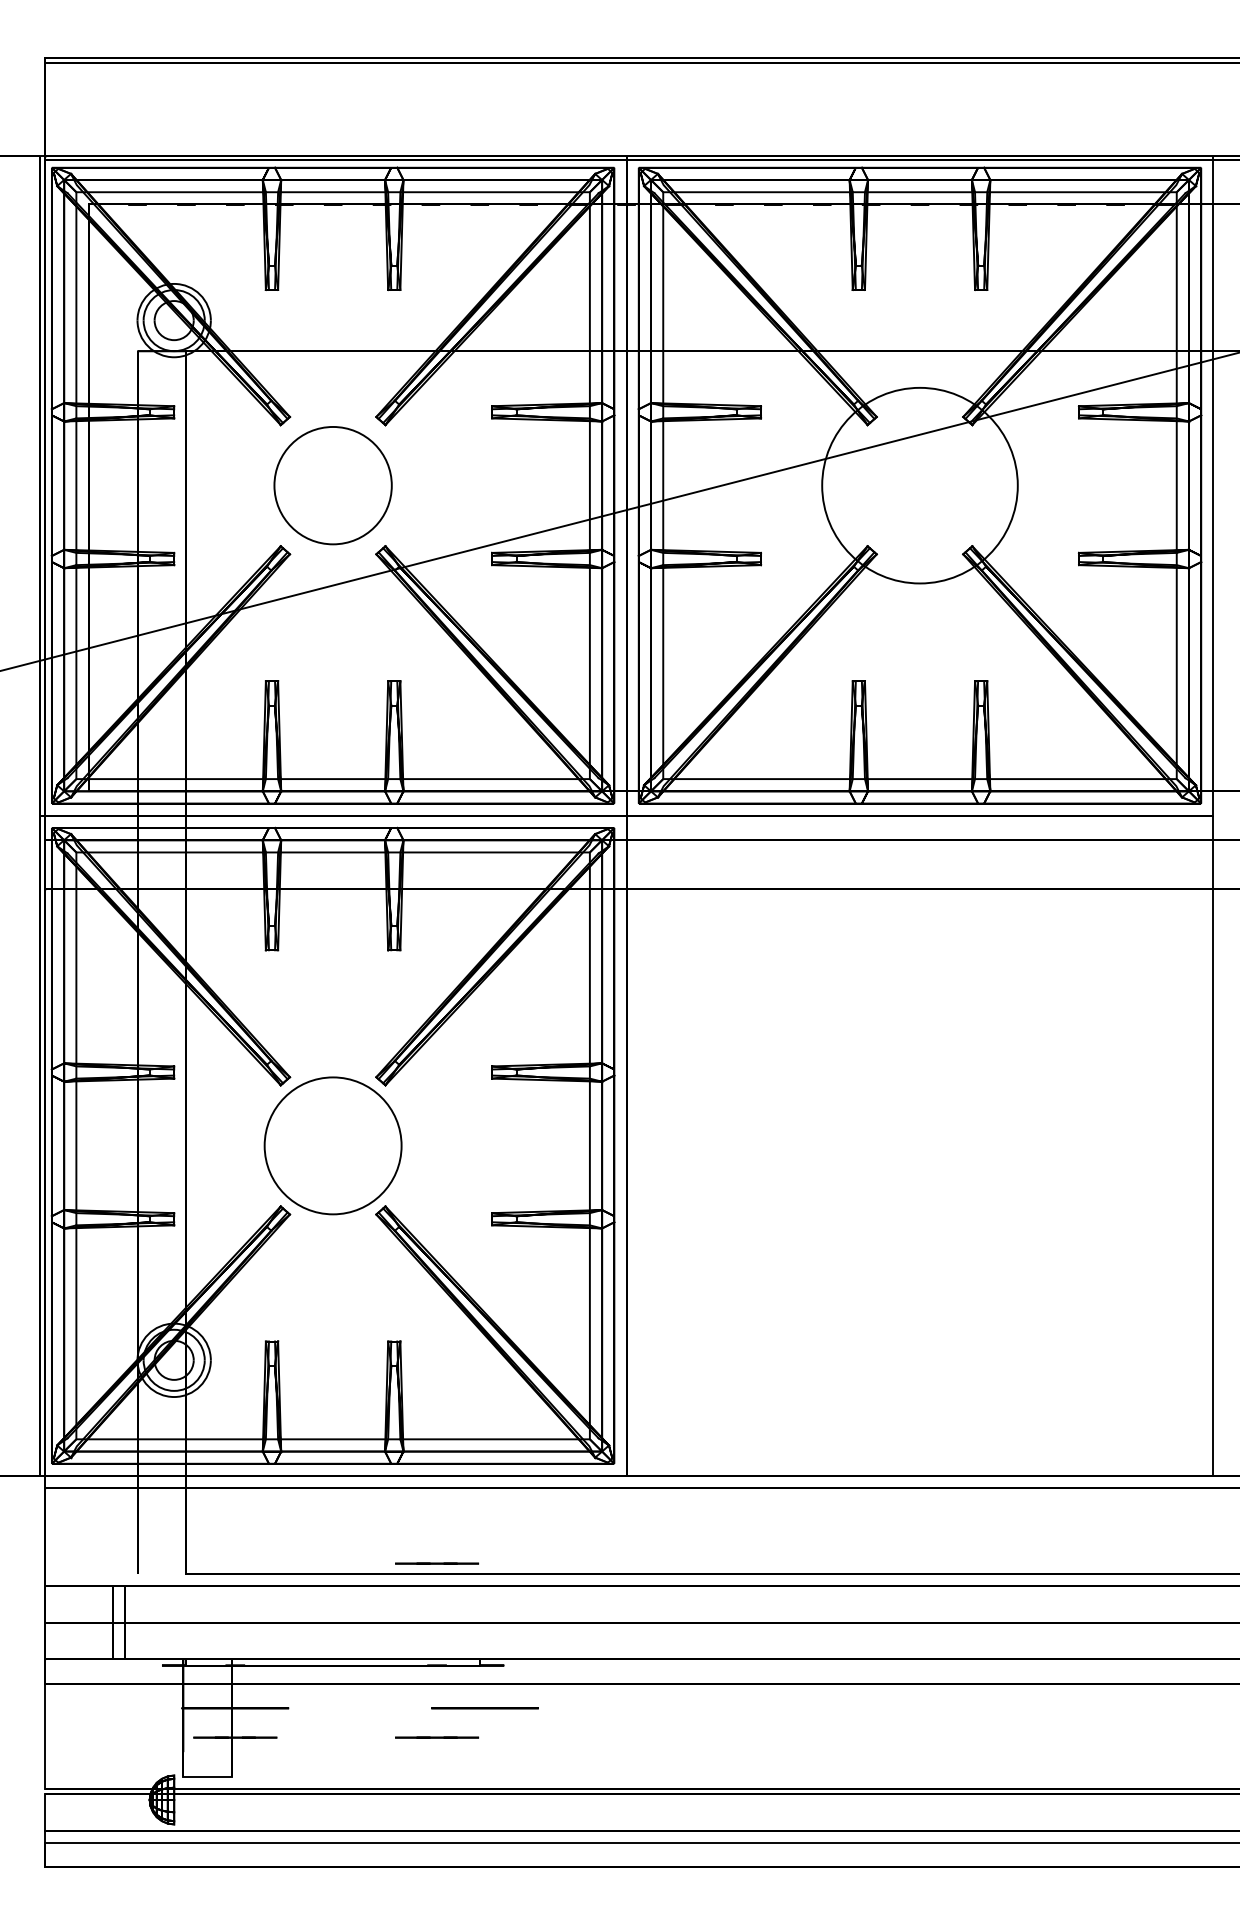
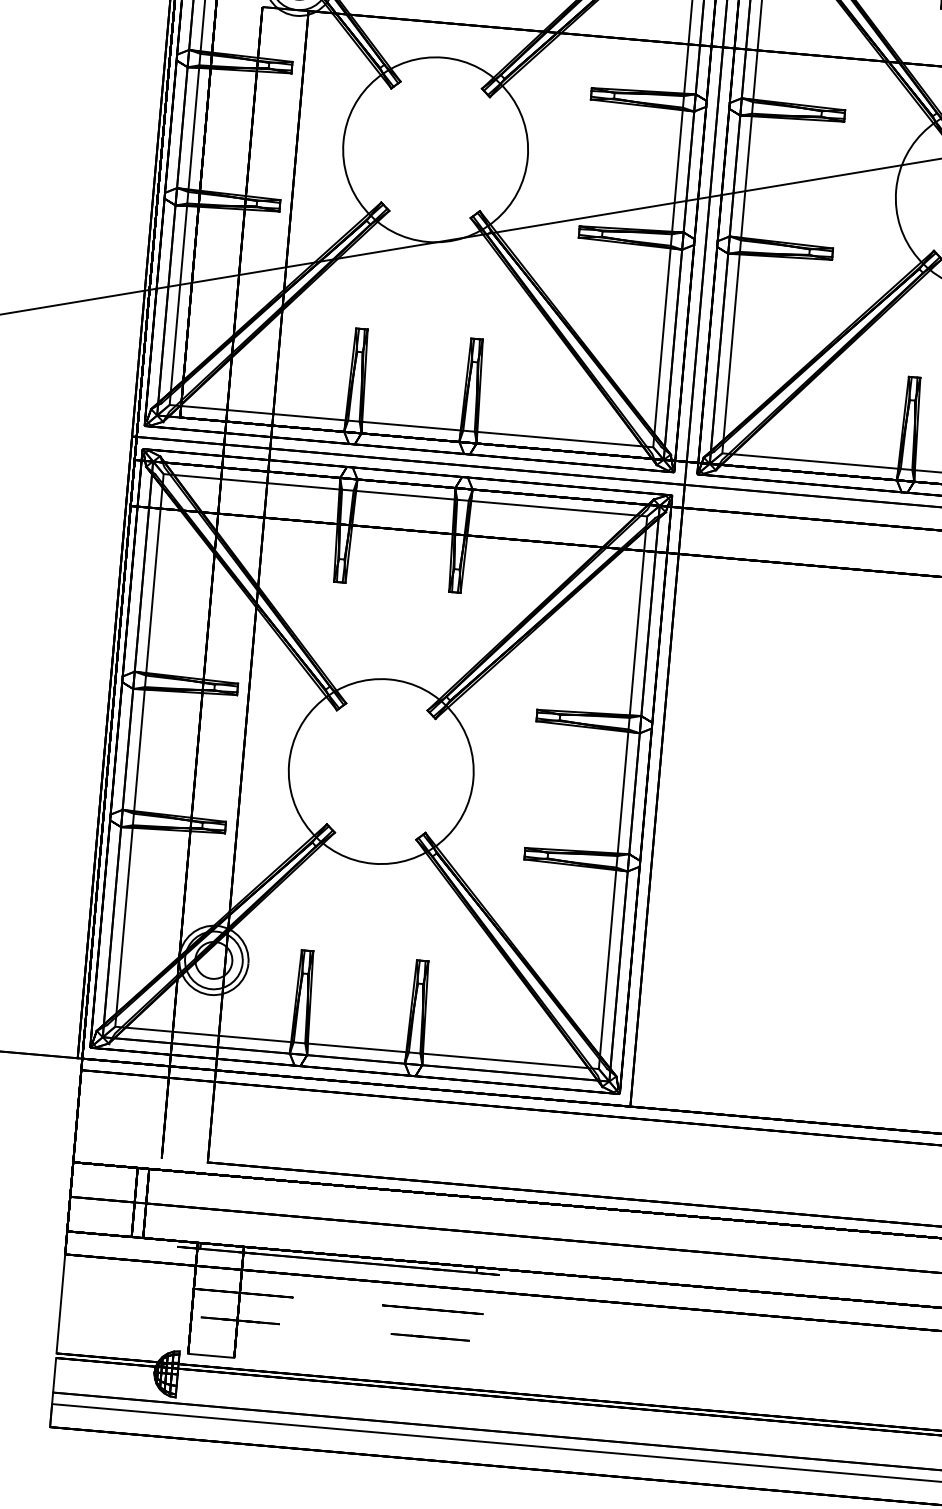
circle: (332, 485) -> (435, 149), size x1.67
circle: (332, 1145) -> (380, 771), size x1.43
line: (437, 1563) -> (445, 1173), removed
circle: (484, 1708) -> (432, 1309), moved

